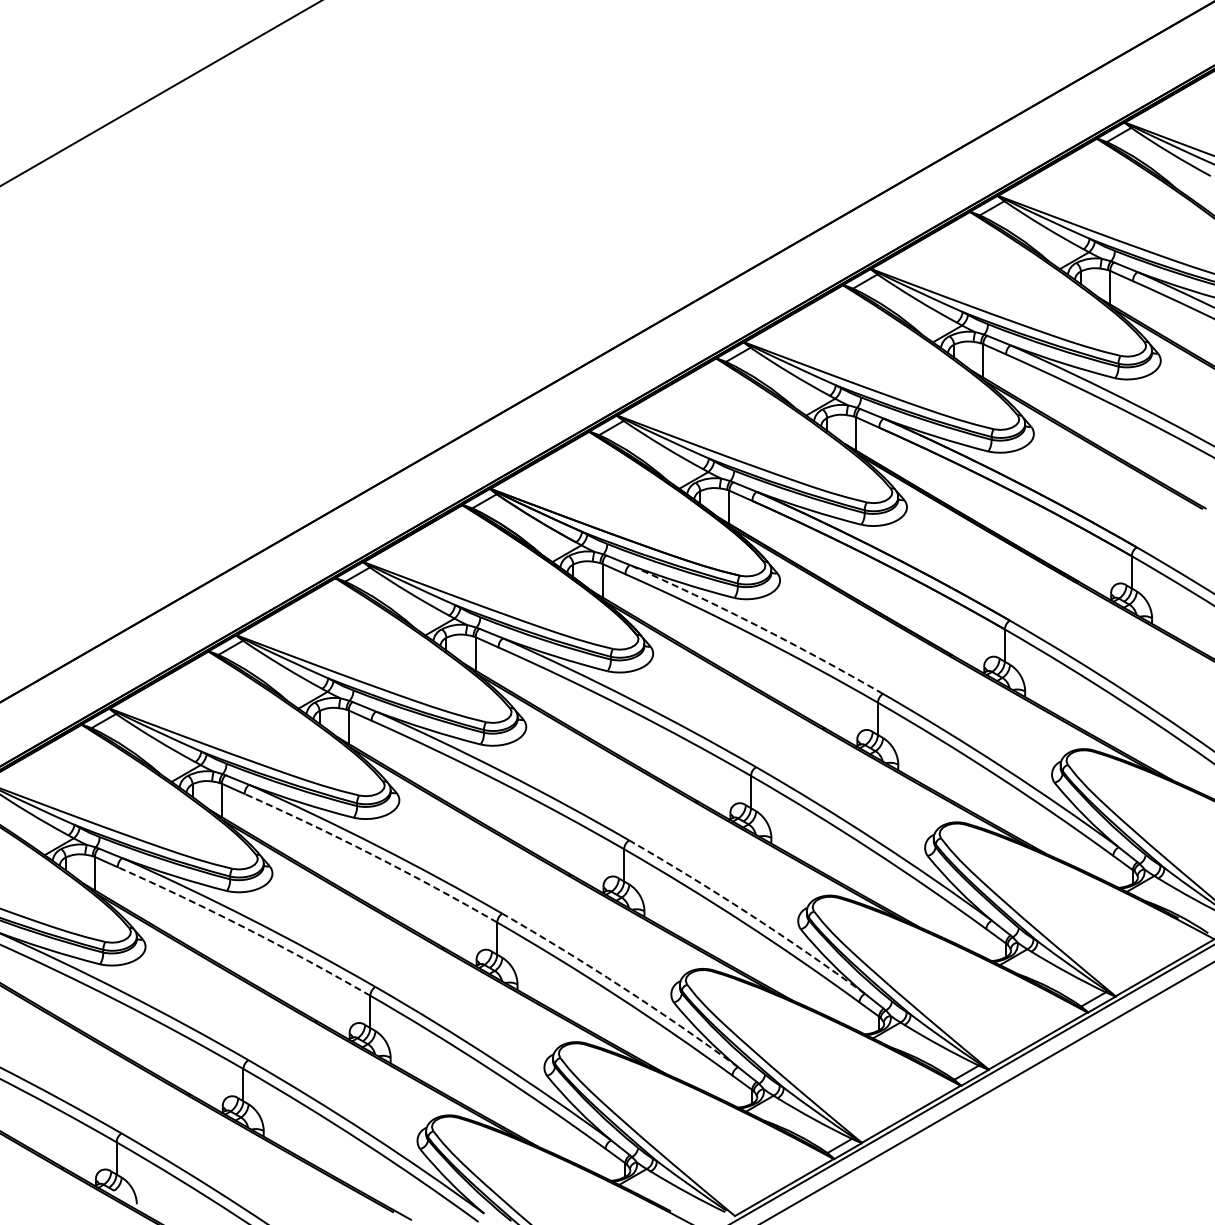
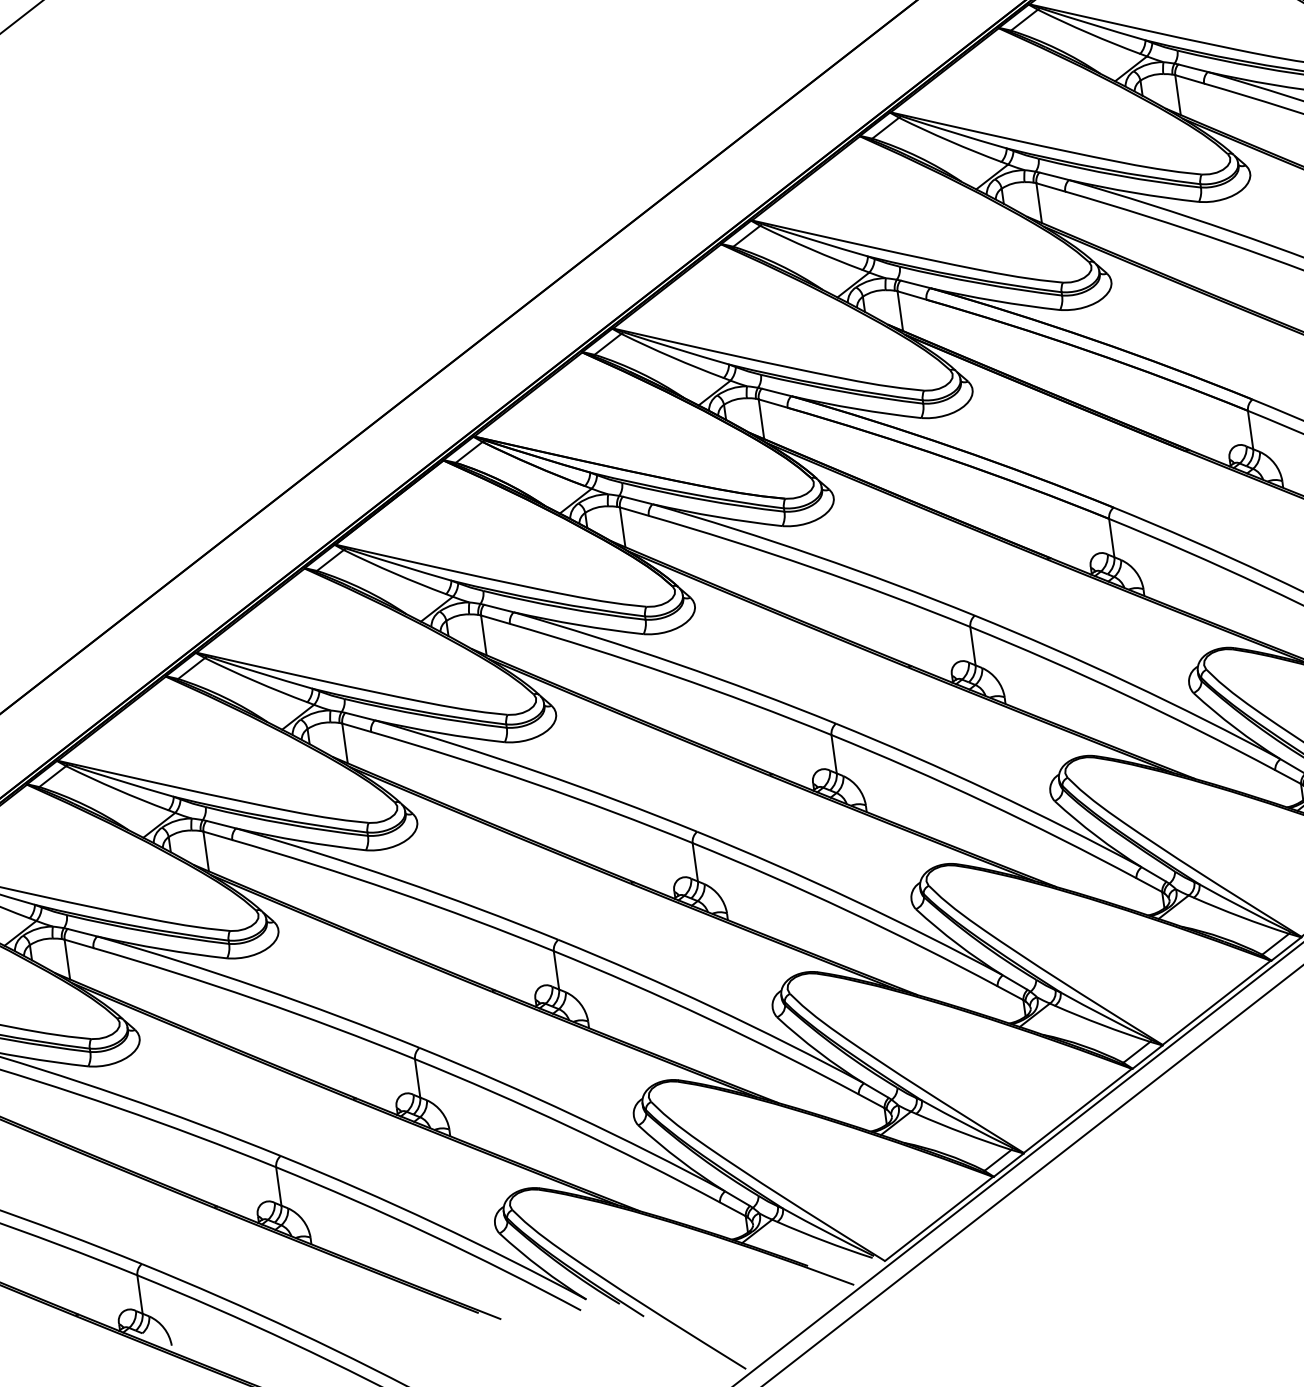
arc: (758, 626) -> (815, 556), dashed -> solid
arc: (372, 854) -> (394, 890), dashed -> solid
arc: (749, 913) -> (852, 898), dashed -> solid
arc: (245, 928) -> (255, 999), dashed -> solid
arc: (622, 987) -> (713, 1007), dashed -> solid

